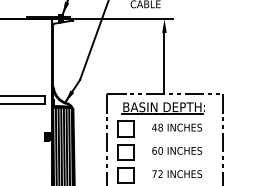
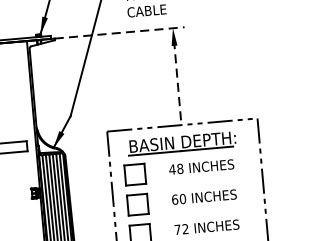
line: (123, 19) -> (119, 33), solid -> dashed
line: (164, 61) -> (177, 82), solid -> dashed

